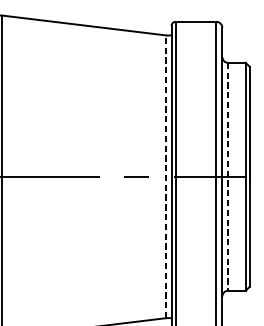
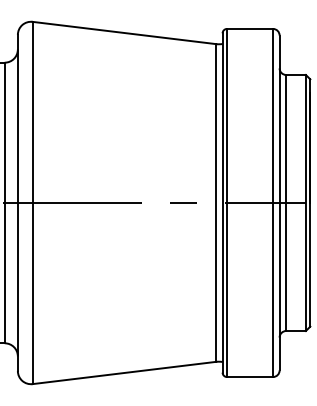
line: (166, 177) -> (216, 203), dashed -> solid
line: (228, 177) -> (286, 203), dashed -> solid

